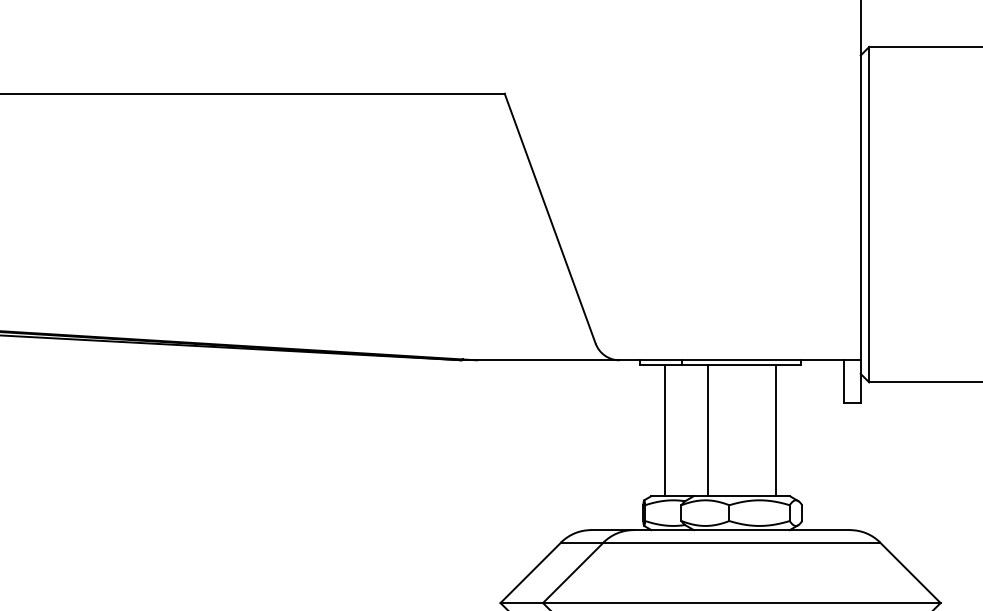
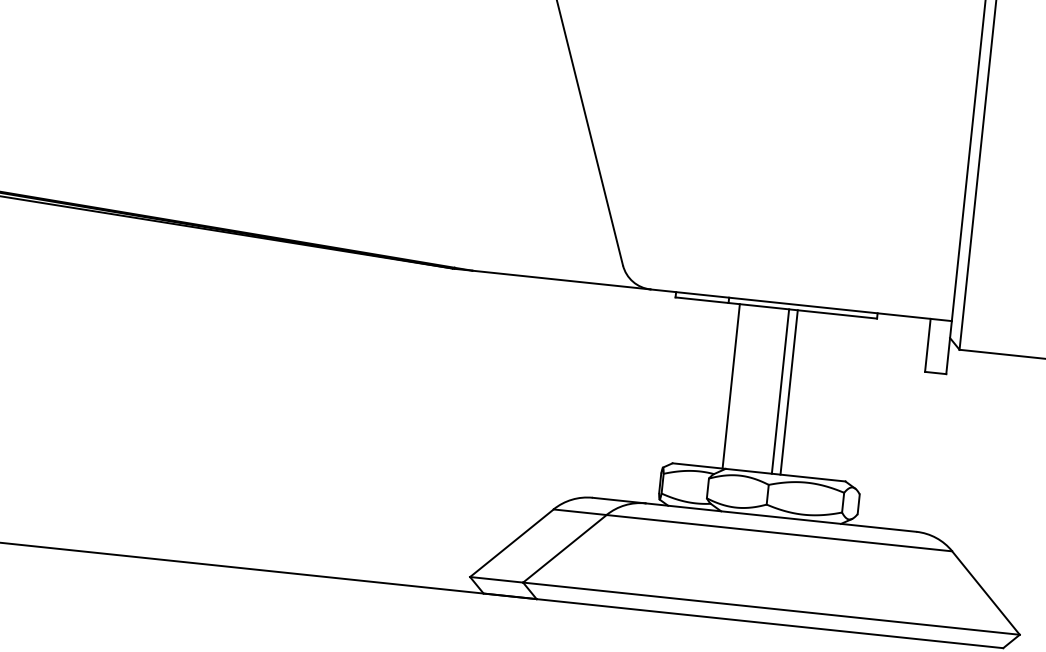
line: (665, 430) -> (731, 386), moved
line: (707, 430) -> (779, 391), moved
line: (775, 430) -> (788, 392), moved

